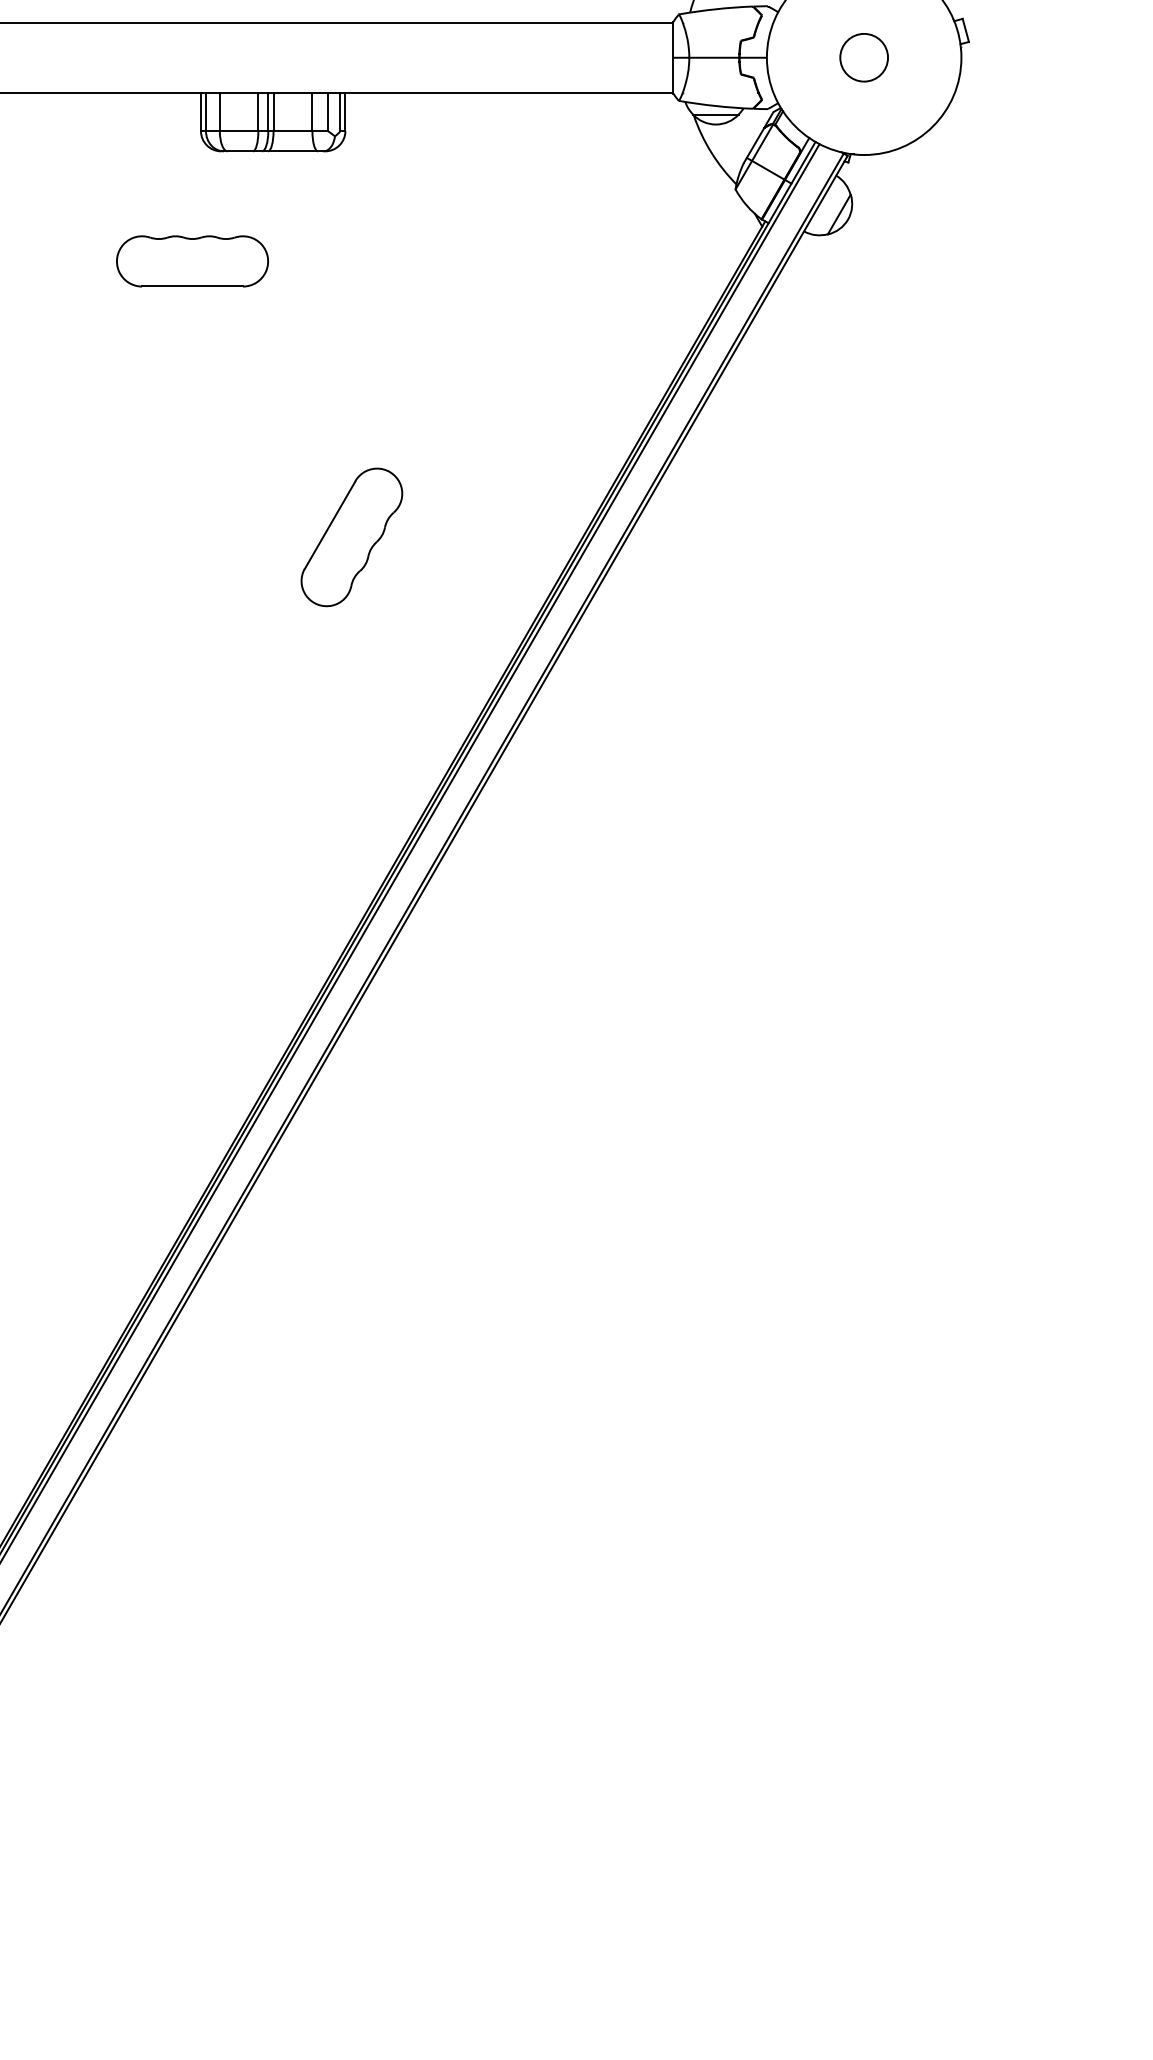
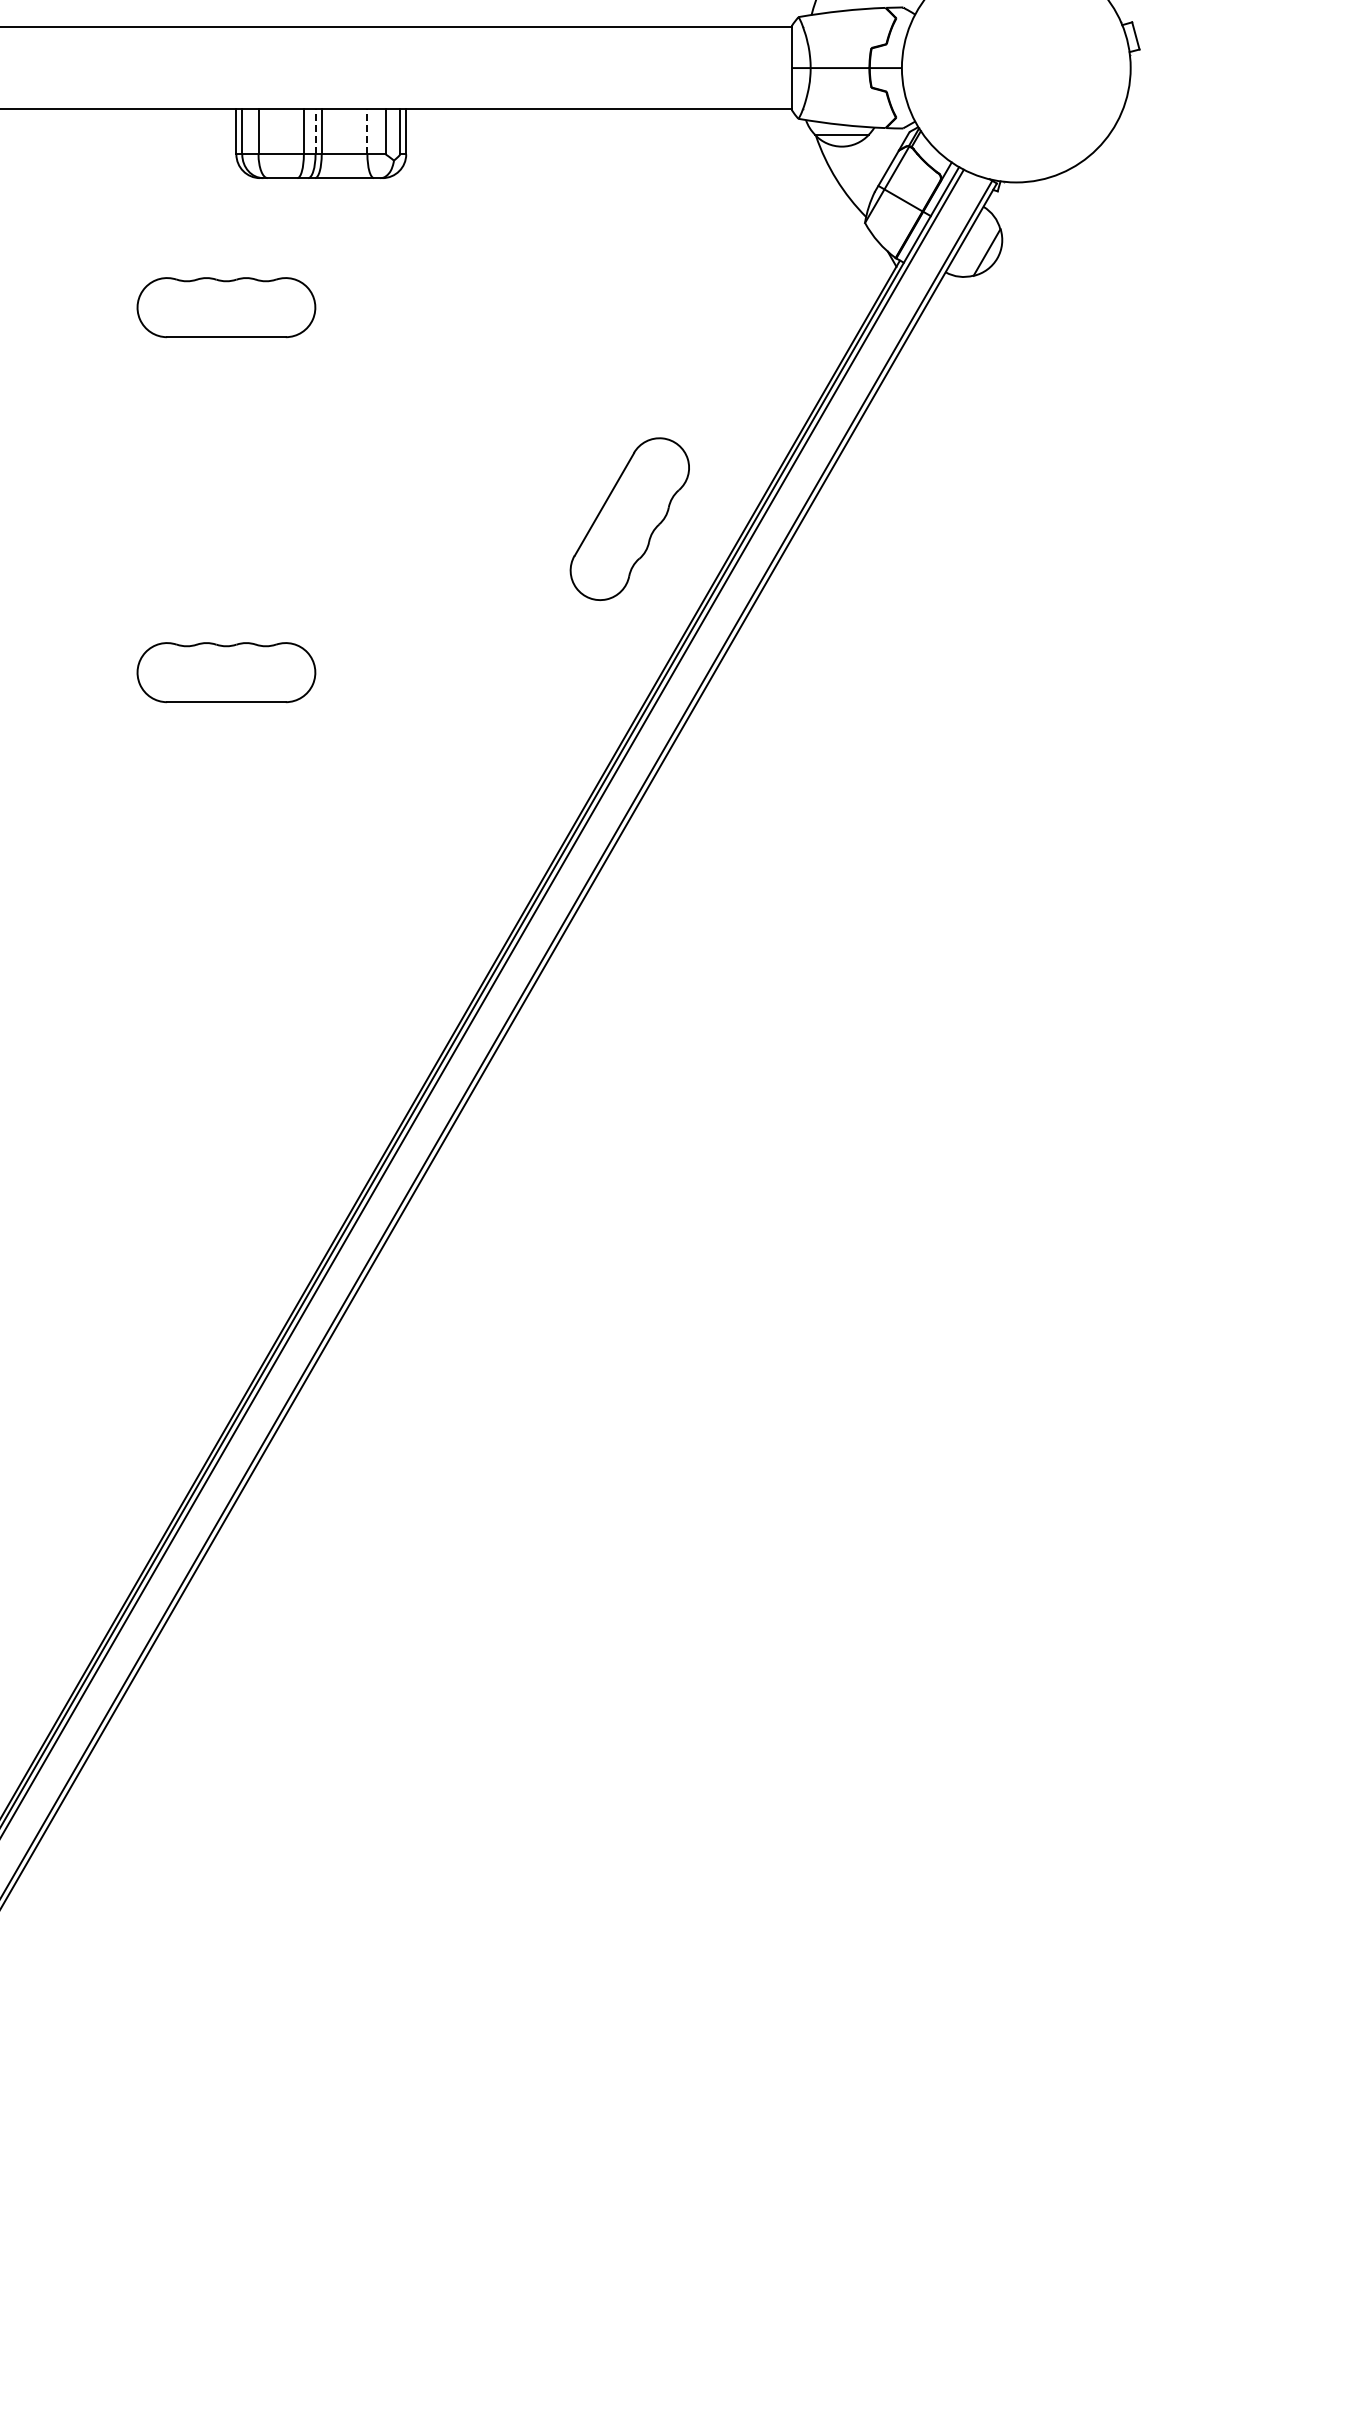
circle: (864, 57) -> (1016, 67), removed
line: (268, 111) -> (315, 131), solid -> dashed
line: (312, 111) -> (367, 131), solid -> dashed
part: (351, 536) -> (629, 518), moved
part: (192, 571) -> (226, 672), added

